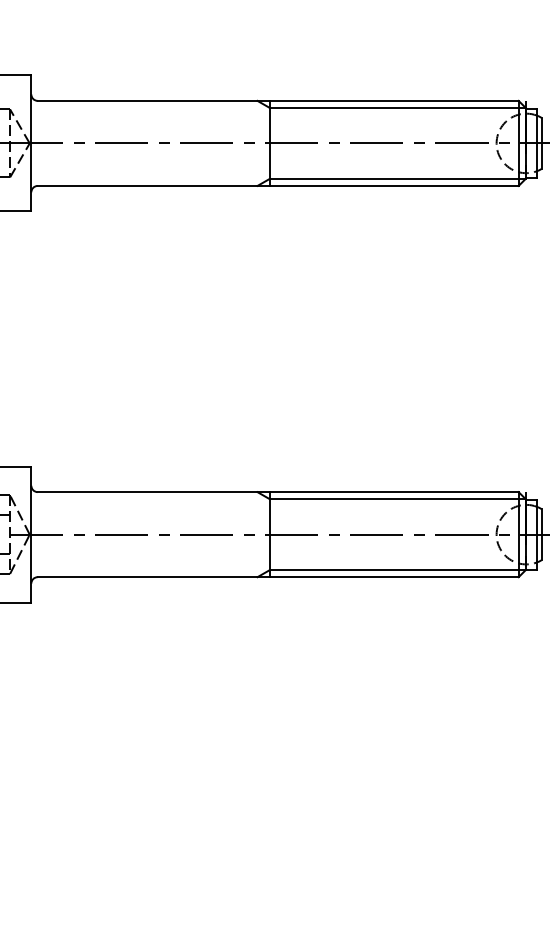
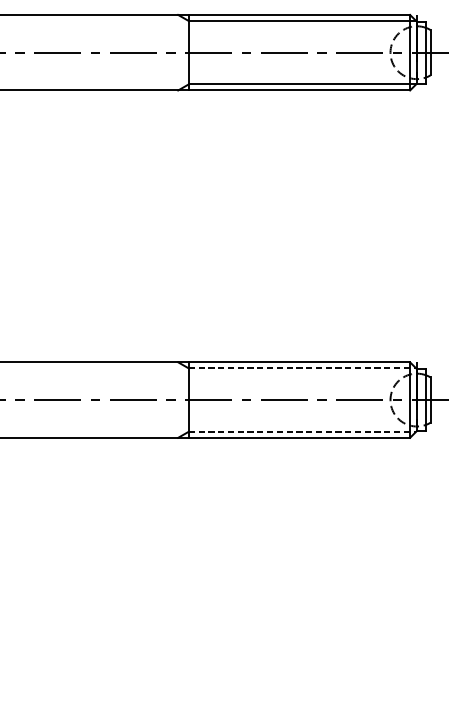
line: (398, 499) -> (303, 368), solid -> dashed
line: (398, 570) -> (303, 431), solid -> dashed

